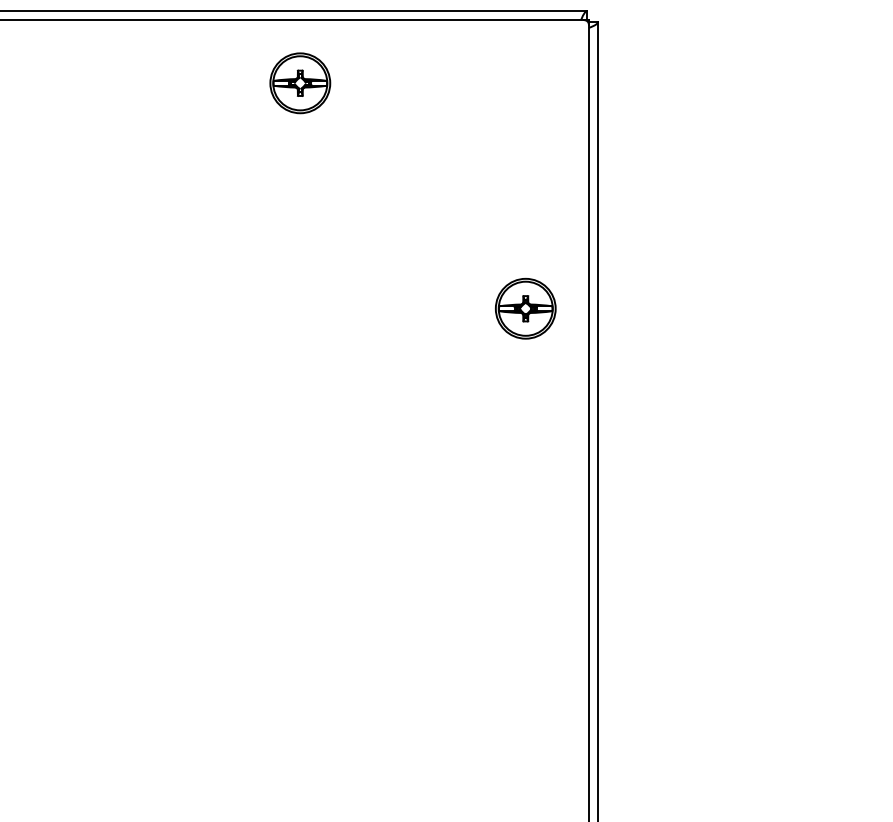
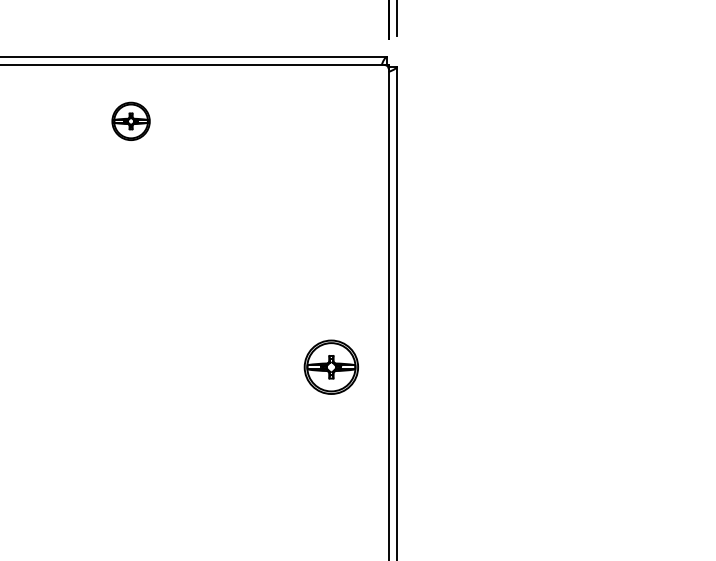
part: (300, 83) -> (131, 121), size x0.7
part: (525, 308) -> (331, 367), moved

